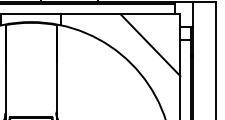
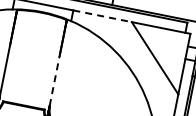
line: (90, 14) -> (102, 16), solid -> dashed
line: (56, 87) -> (54, 81), solid -> dashed

